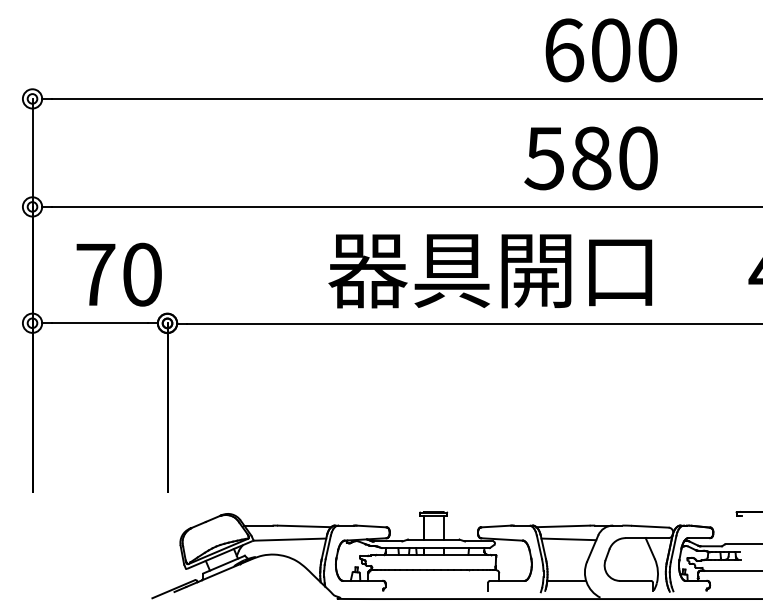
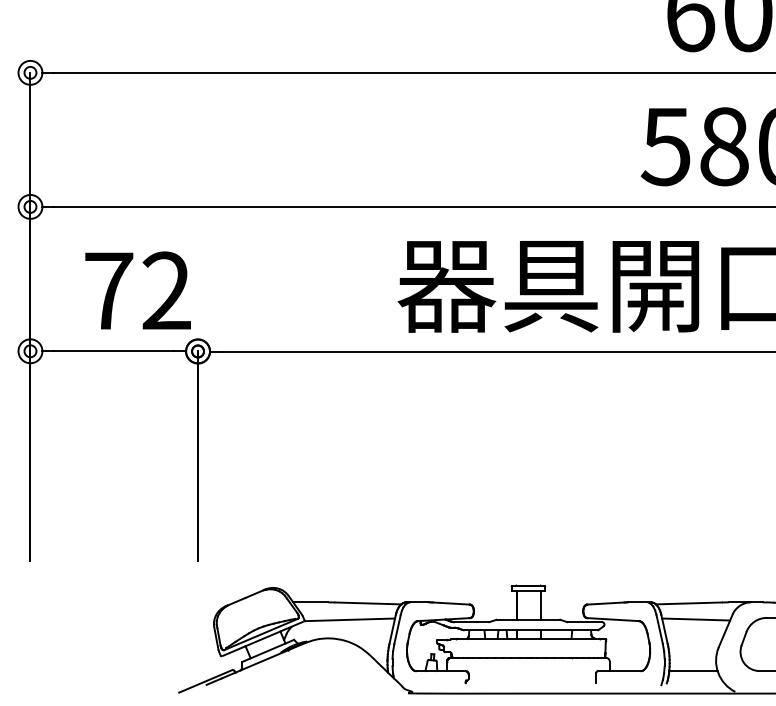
text: (142, 274) -> (166, 290), 70 -> 72

